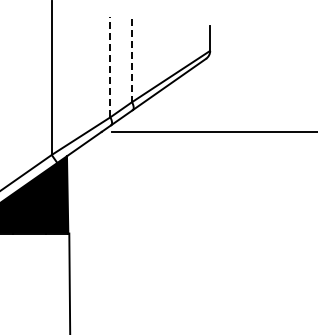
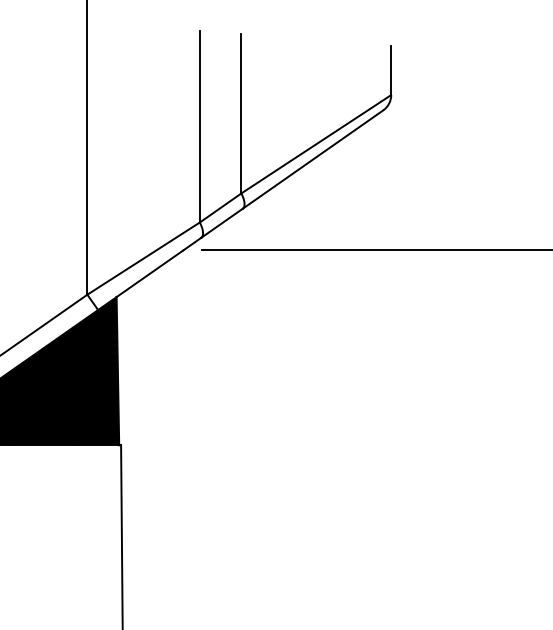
line: (132, 60) -> (242, 113), dashed -> solid
line: (110, 66) -> (200, 125), dashed -> solid

